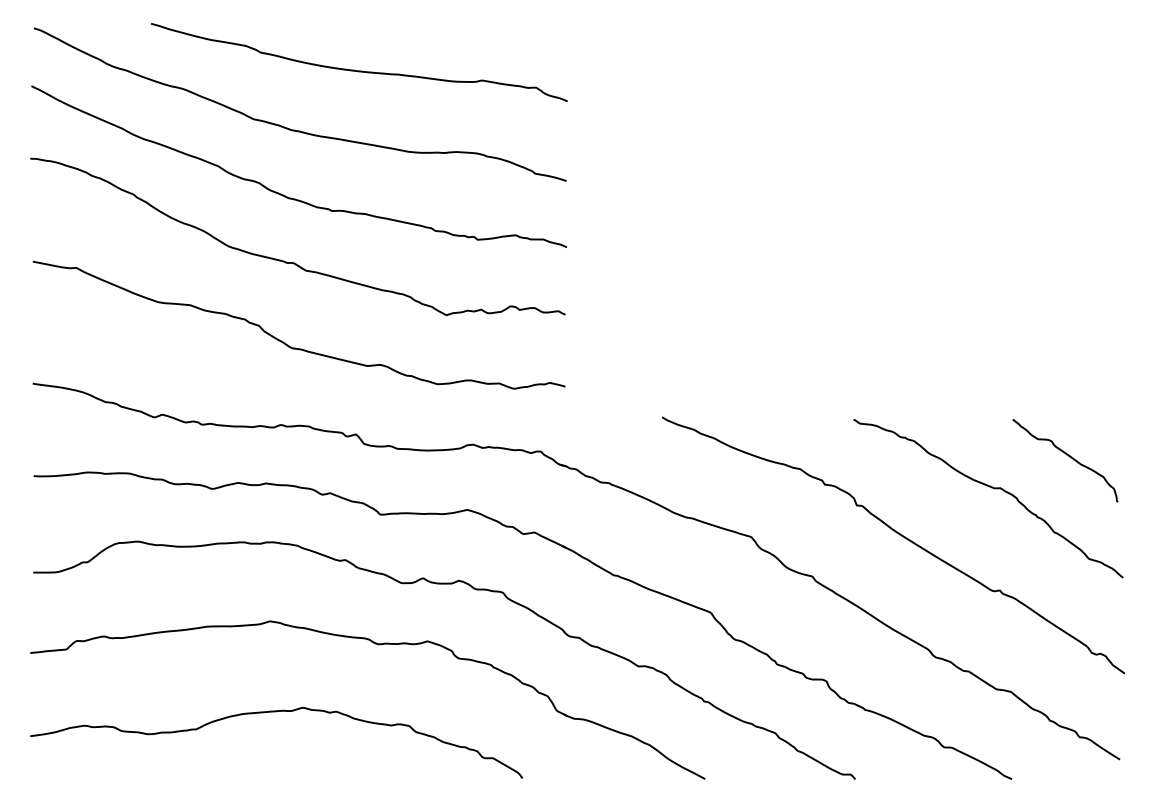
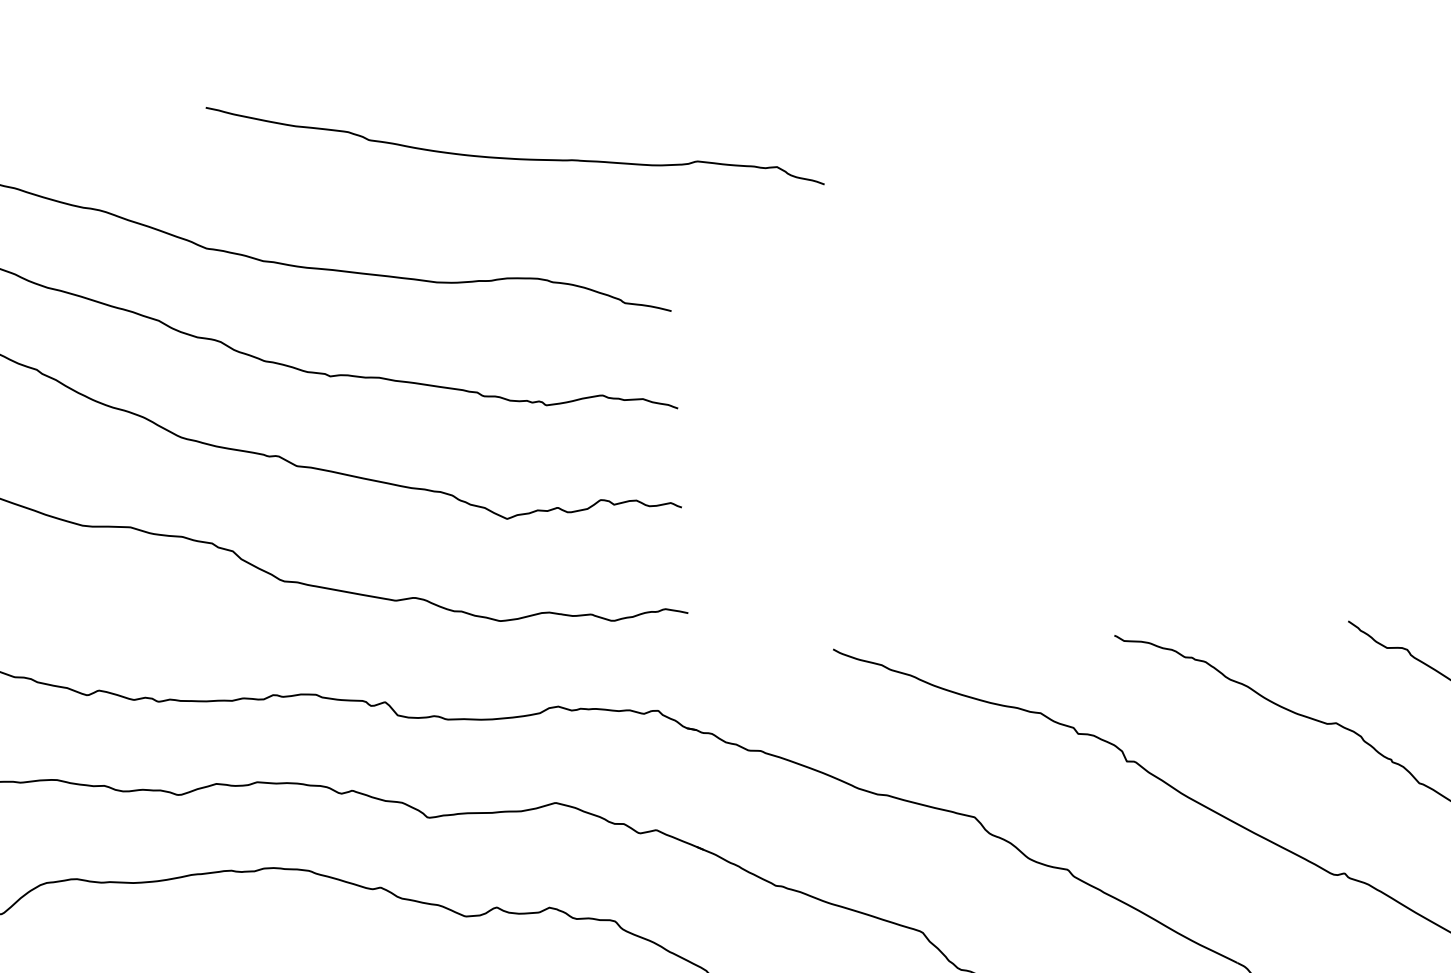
curve: (359, 70) -> (516, 157), moved

